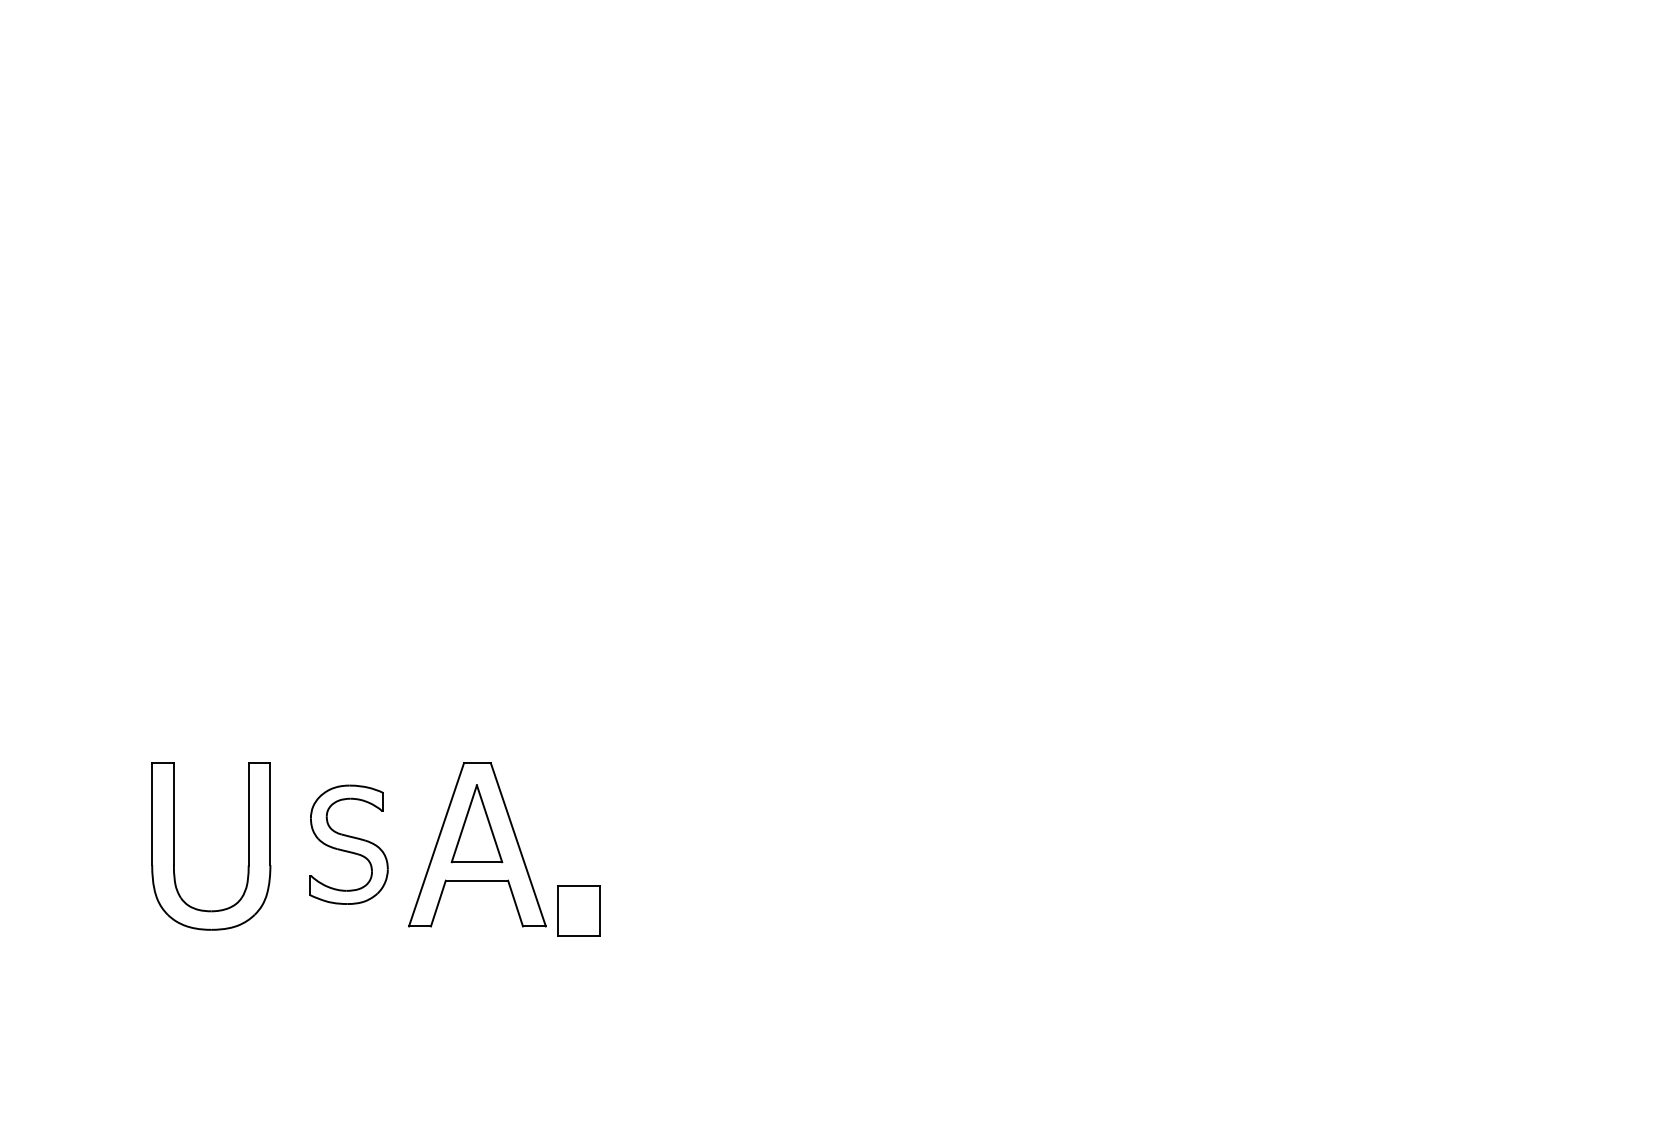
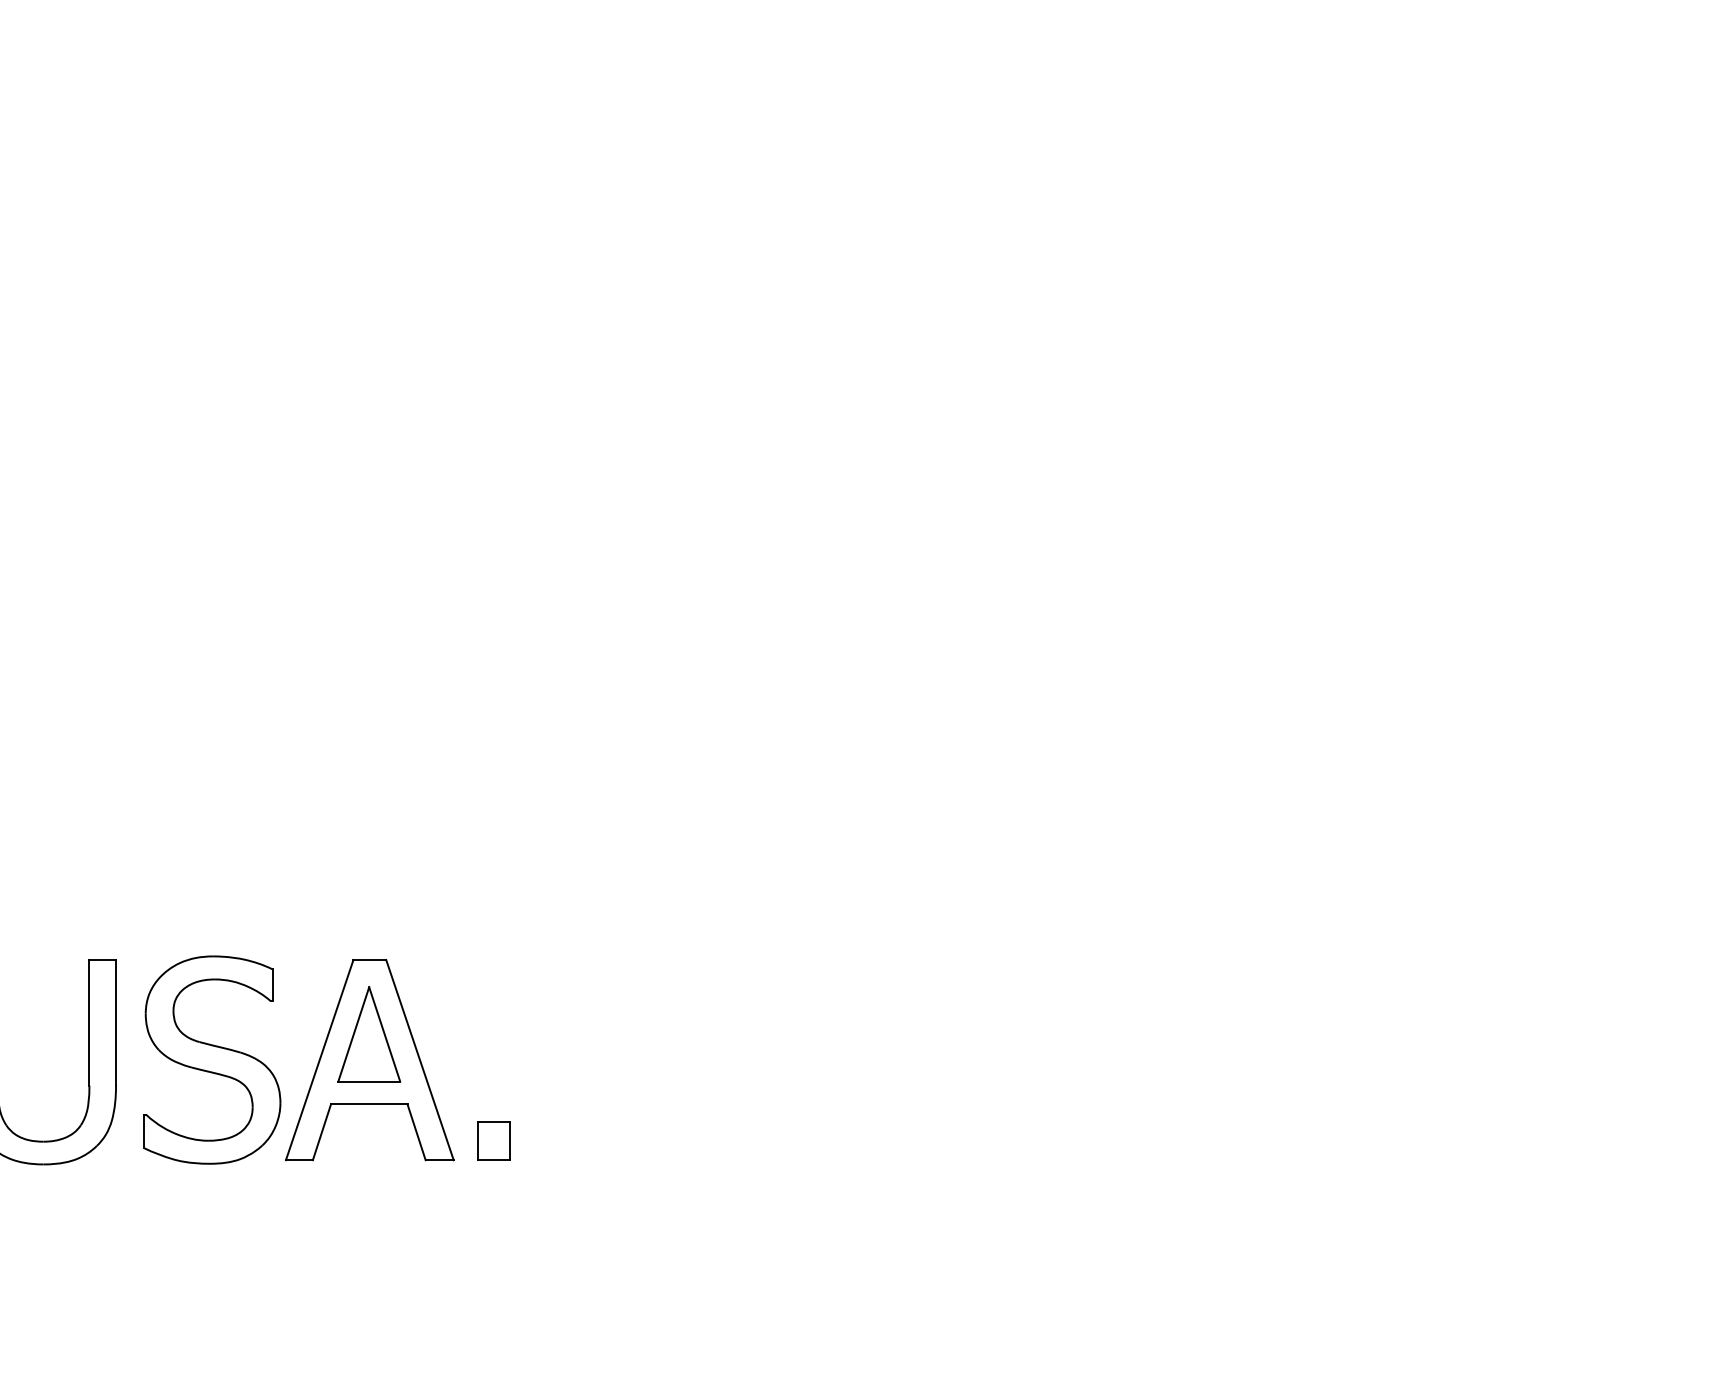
part: (348, 844) -> (211, 1059), size x1.43
part: (578, 910) -> (493, 1140), size x0.62

